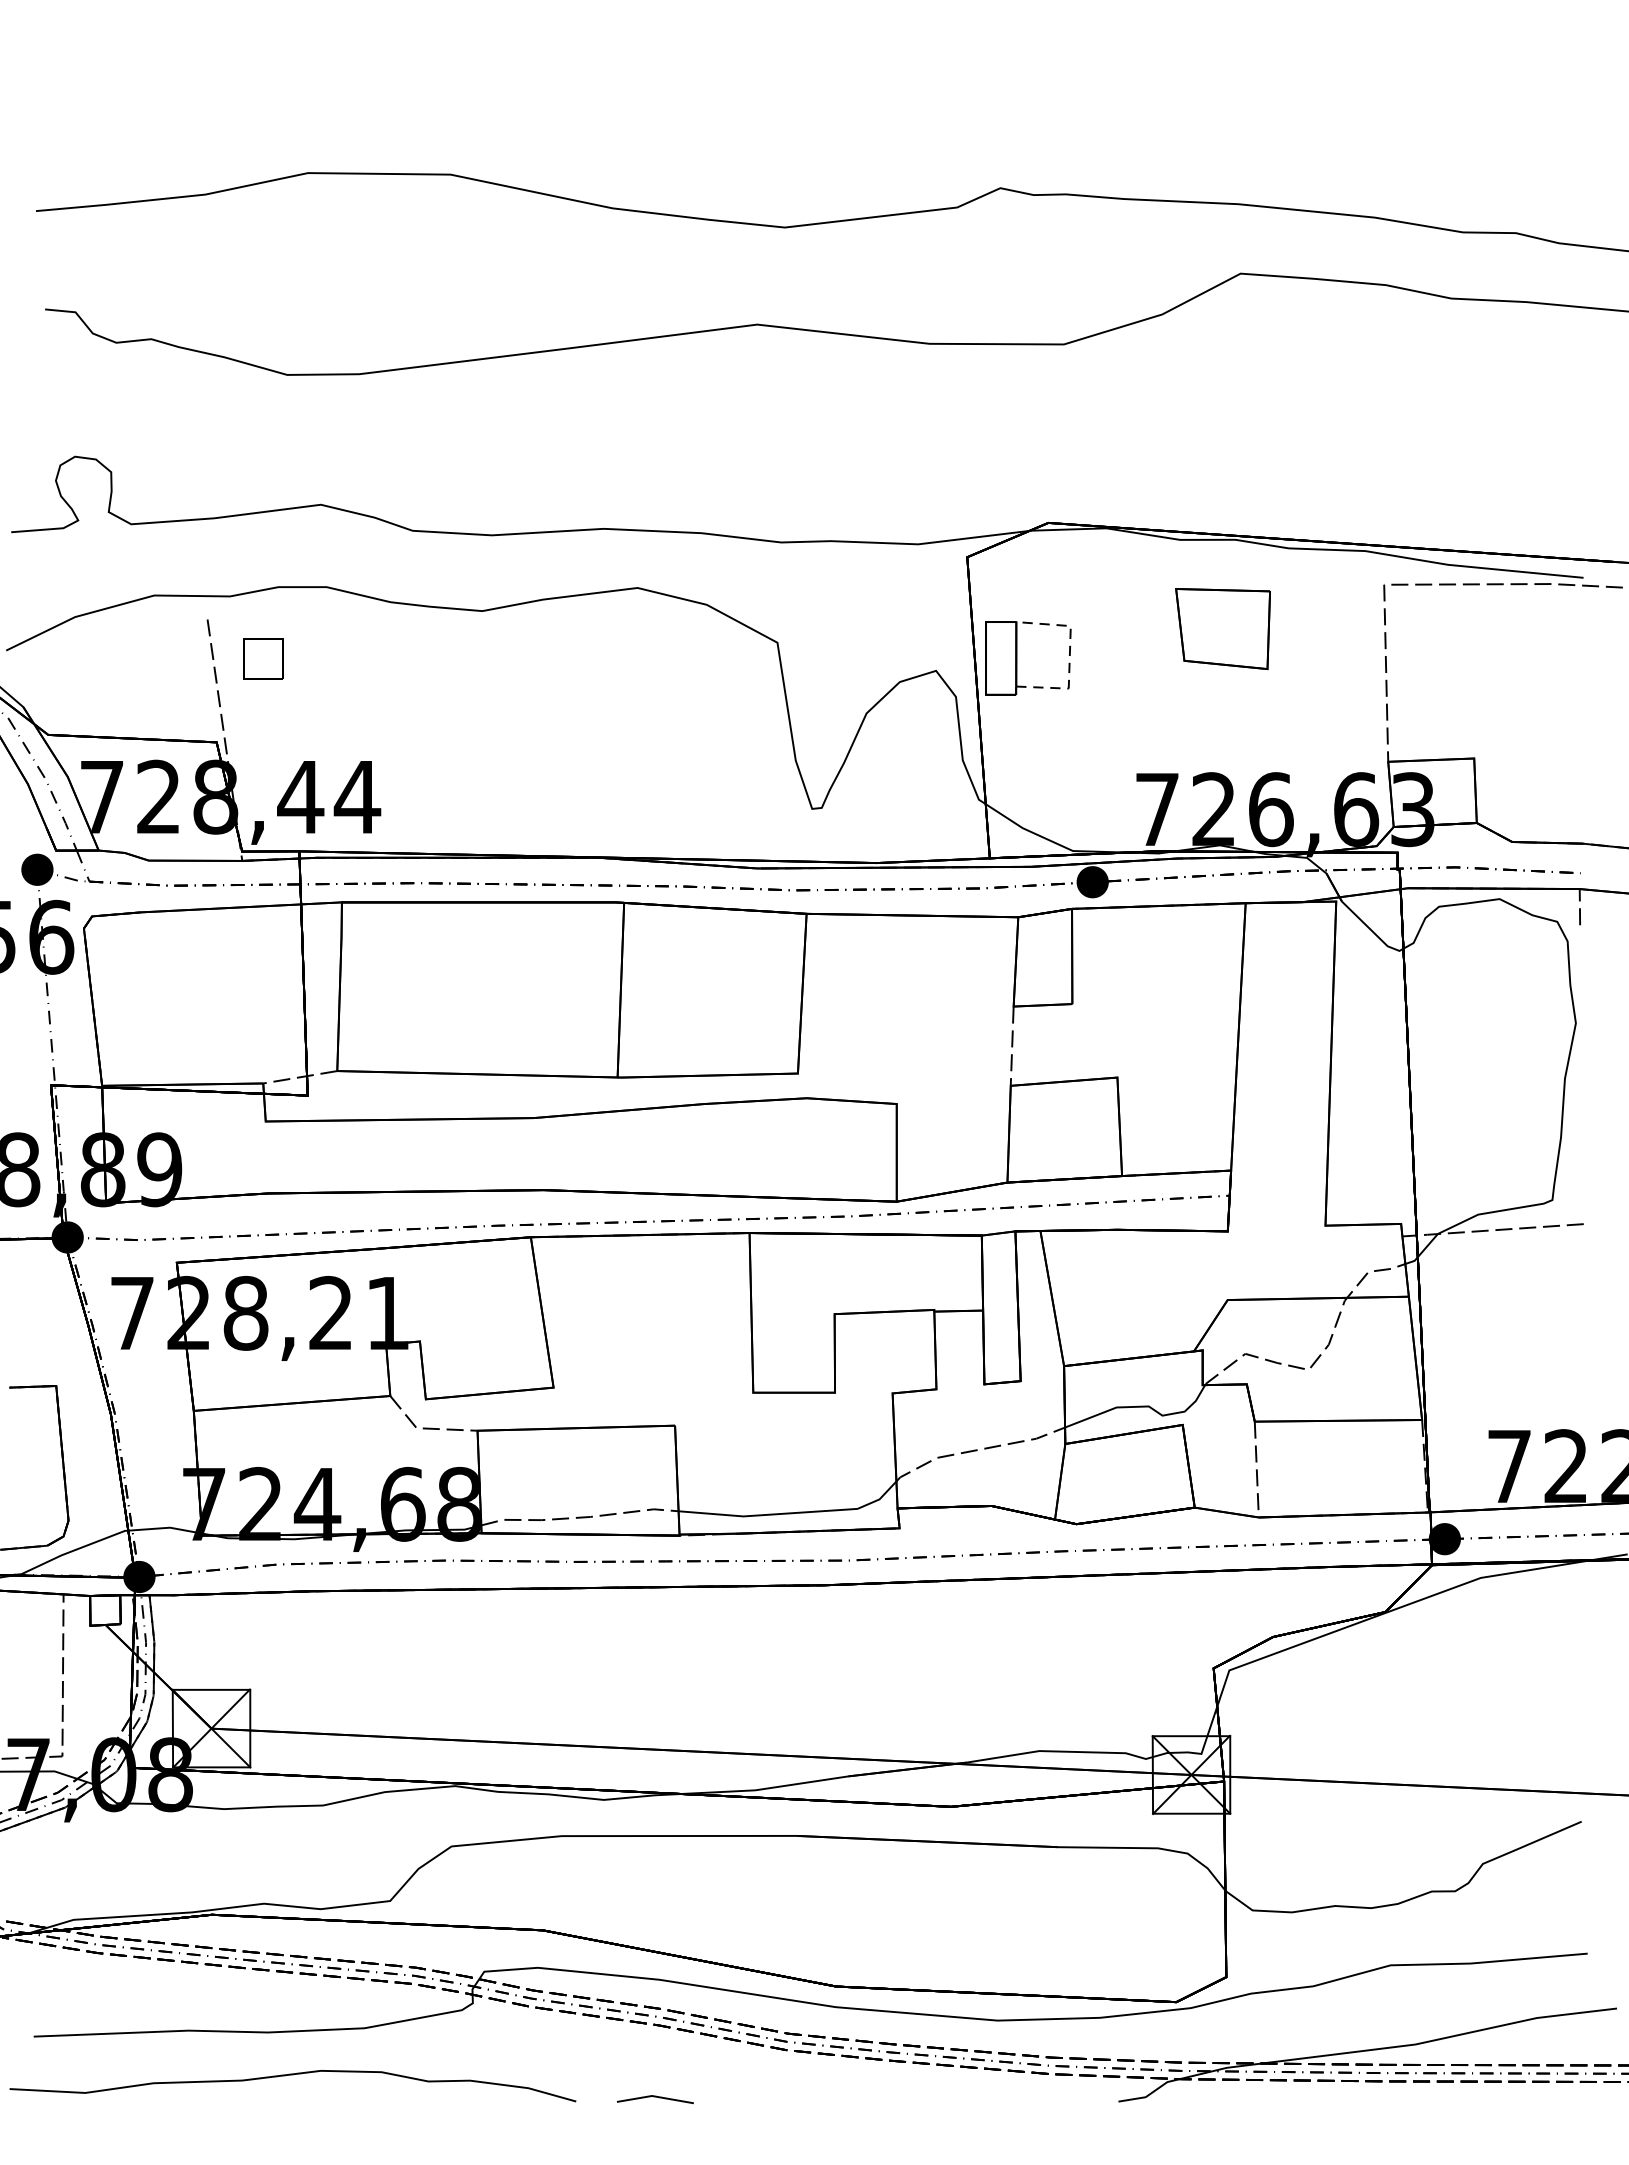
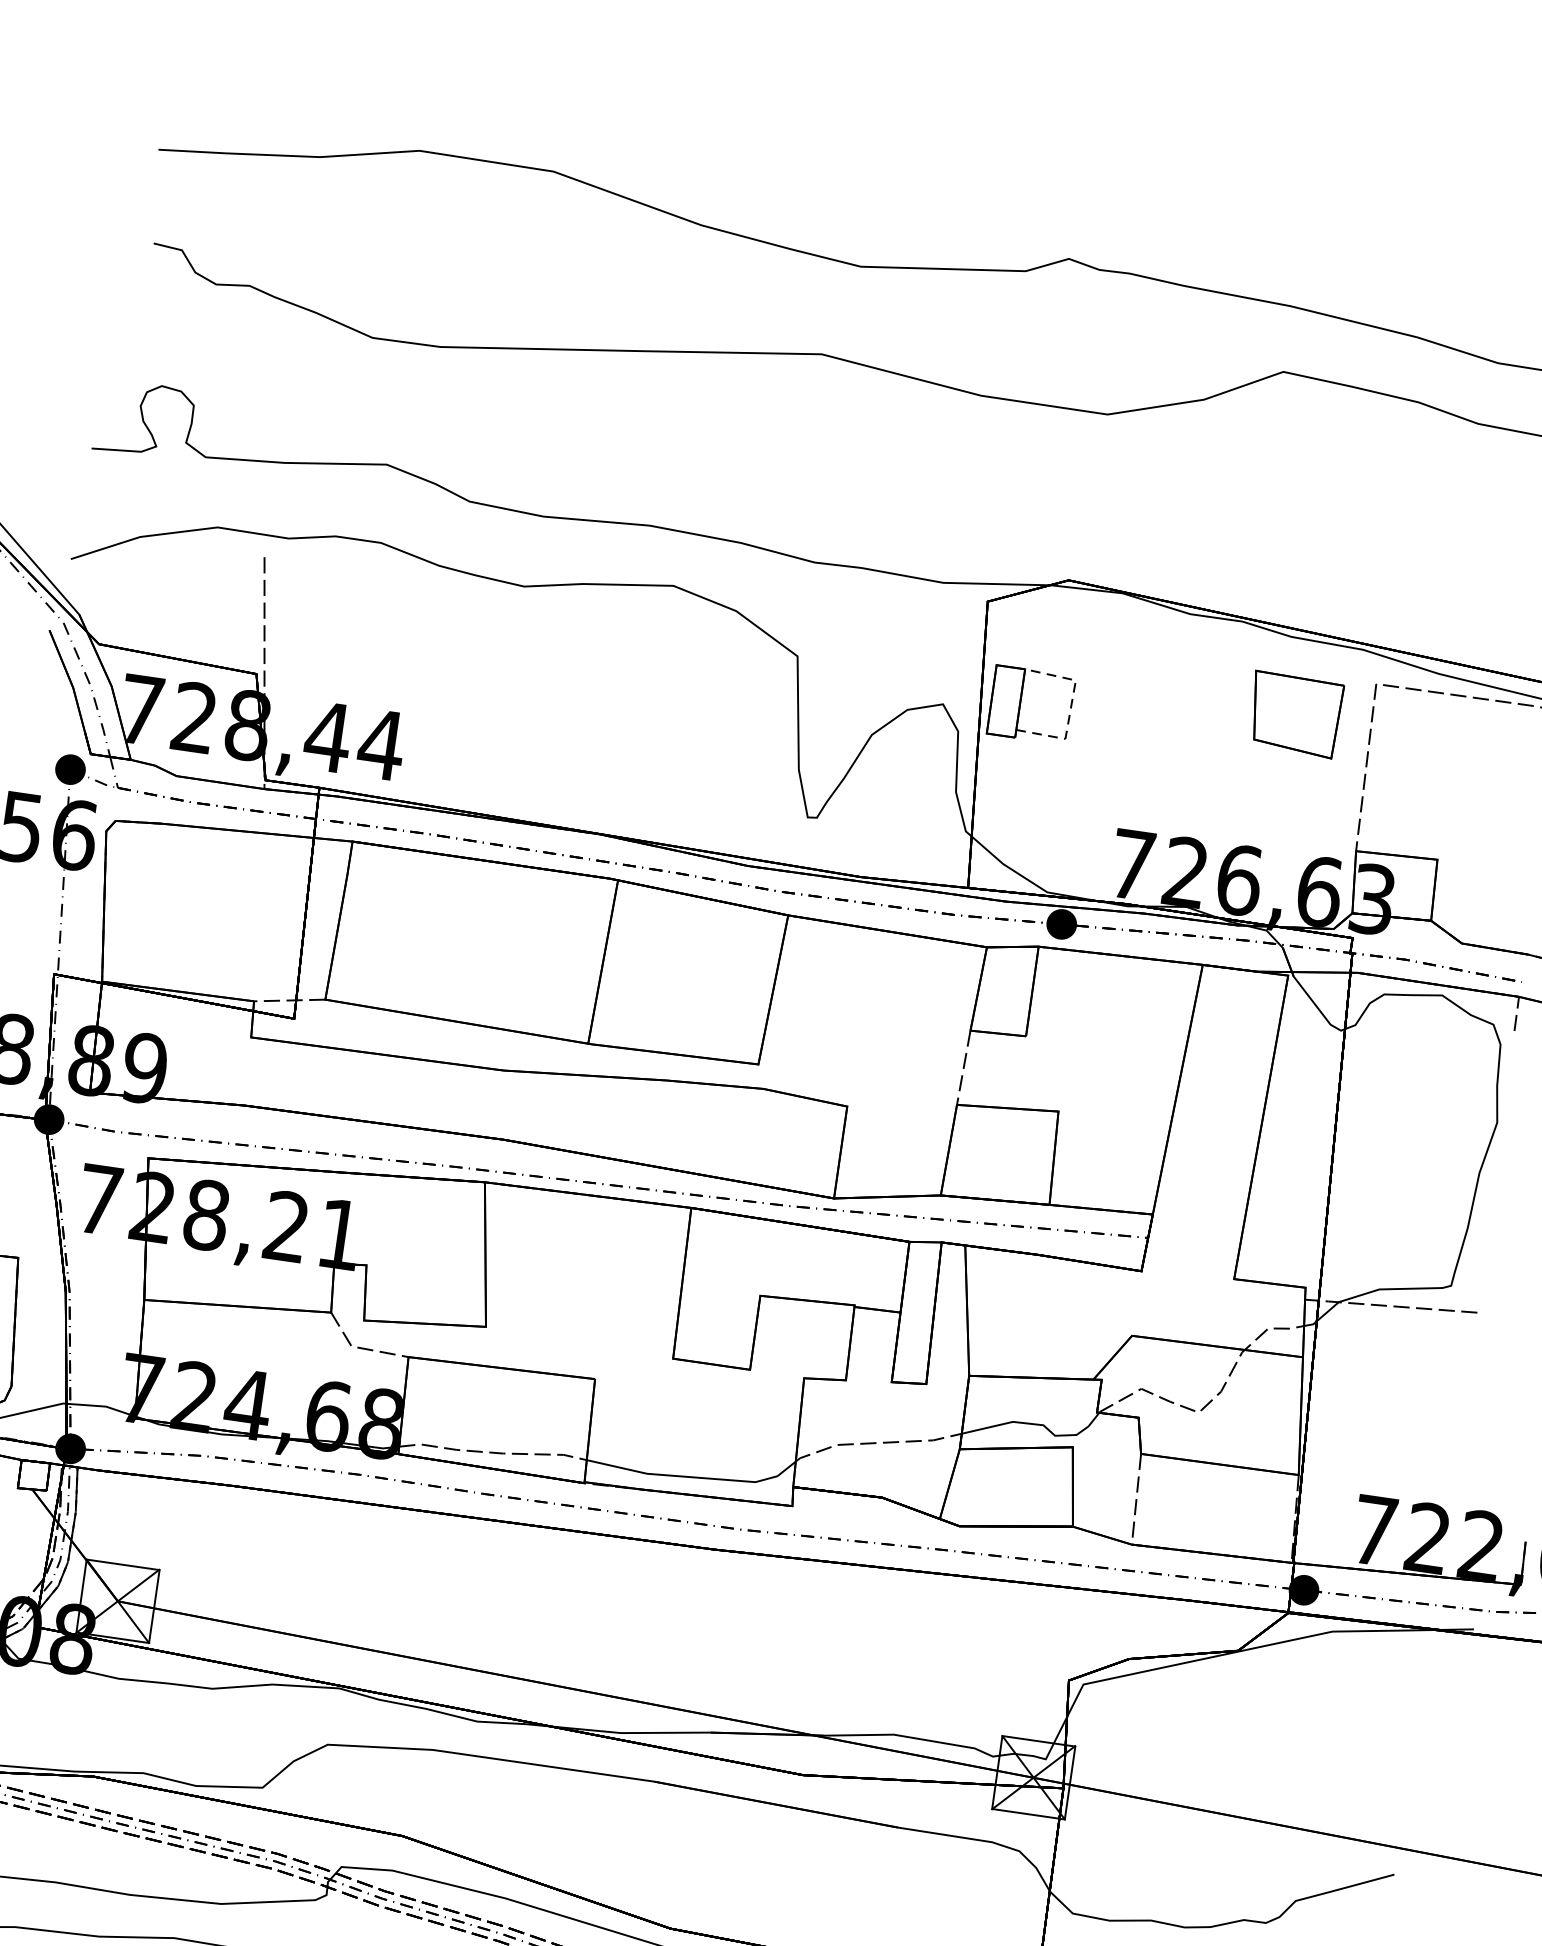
part: (1222, 629) -> (1294, 715), moved
part: (263, 658) -> (311, 601), removed

